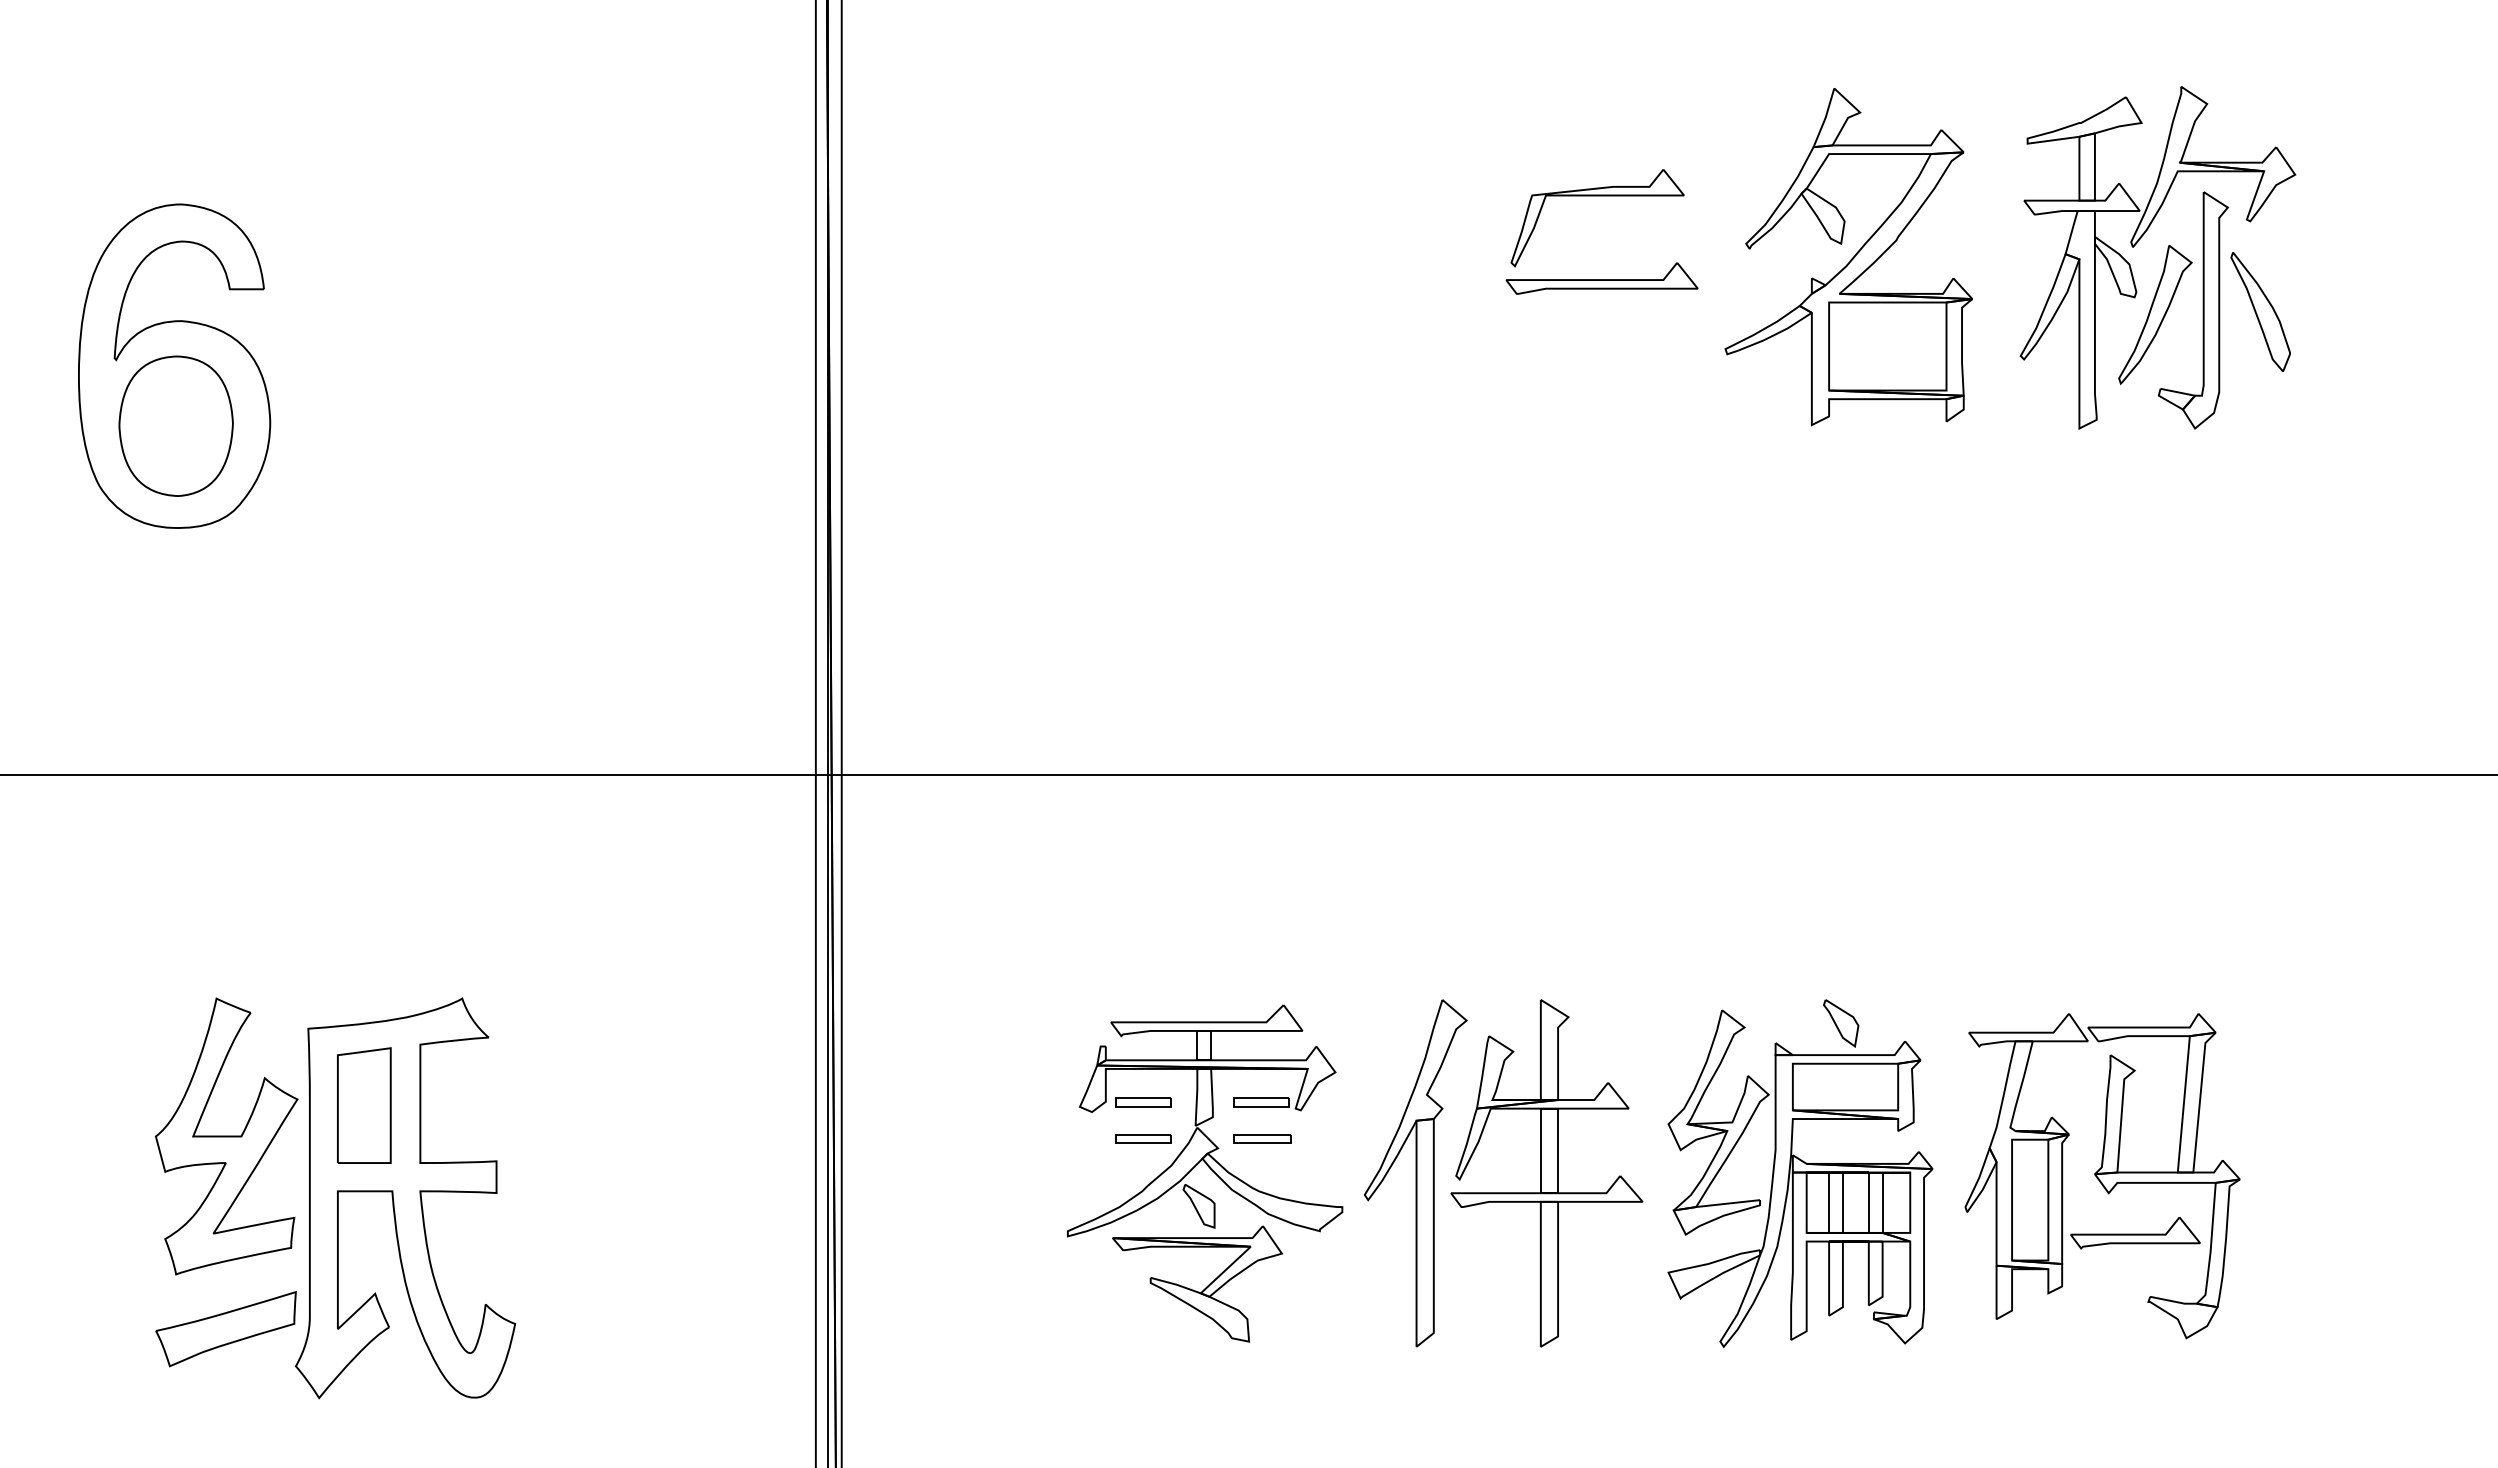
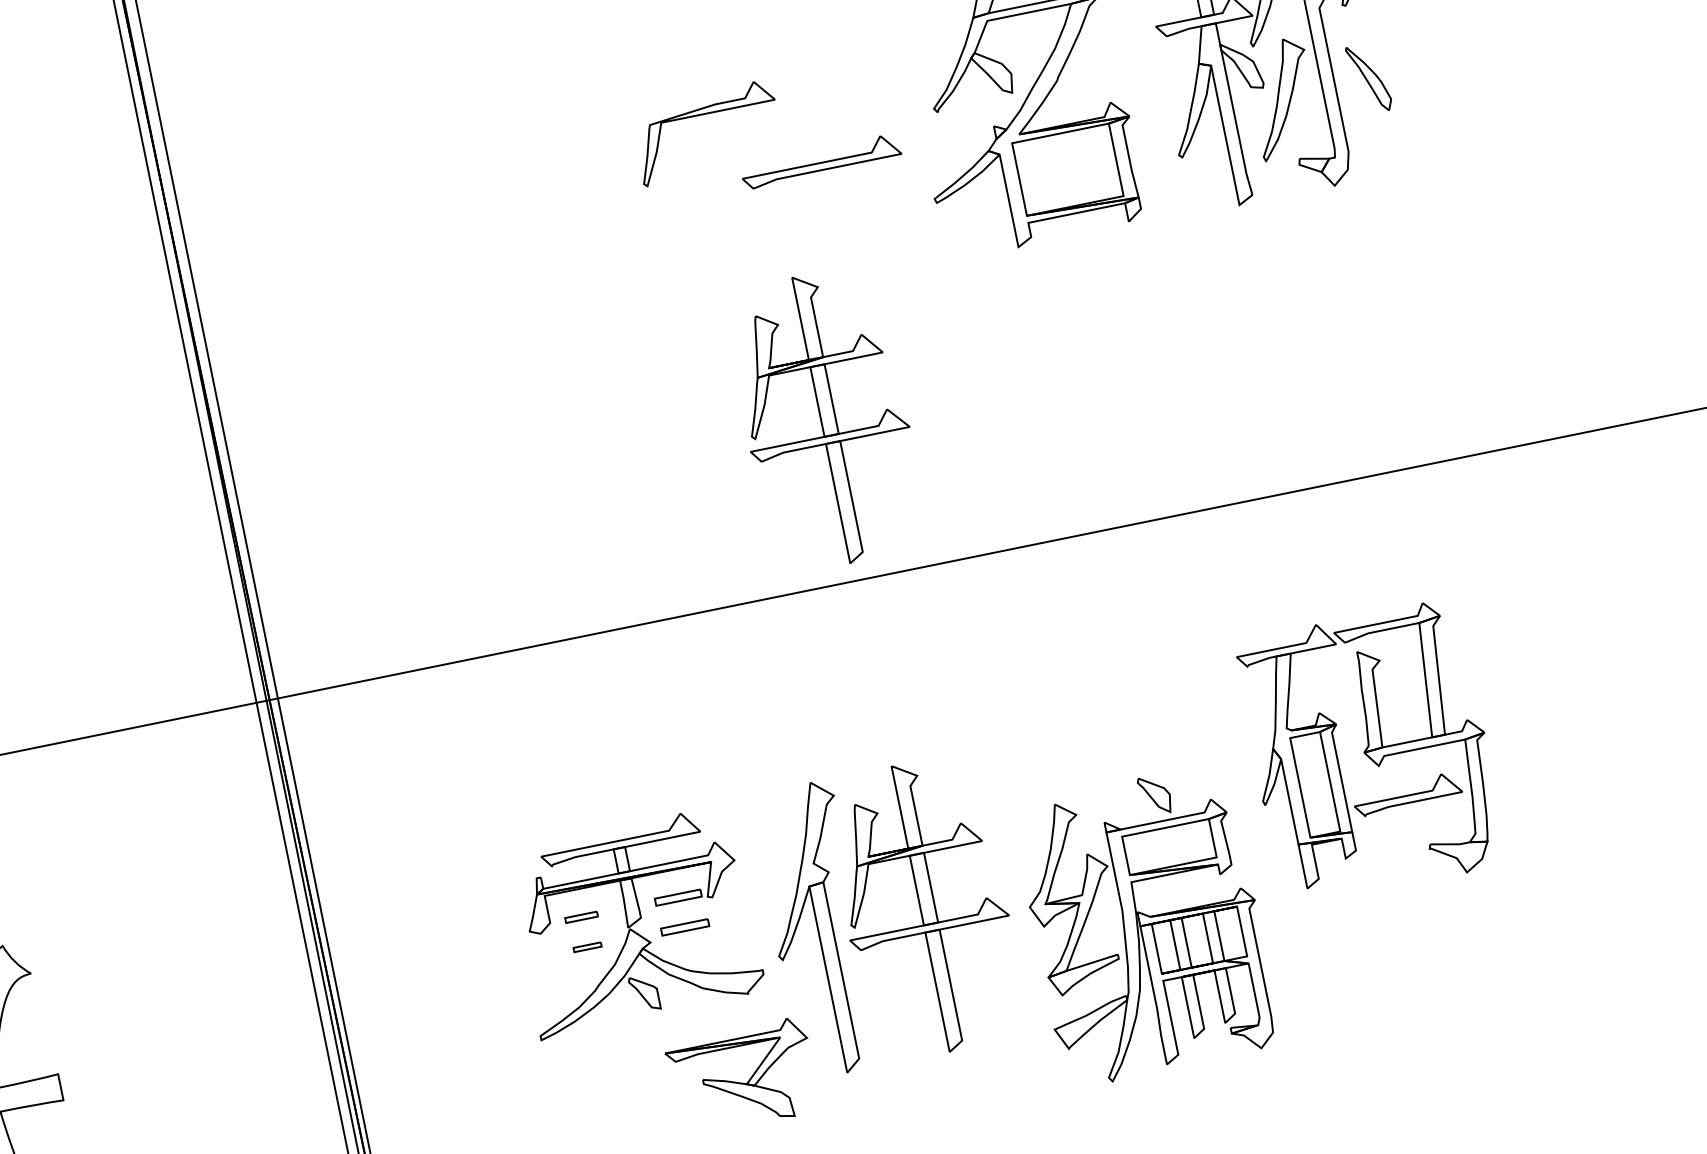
part: (1597, 196) -> (703, 115), moved
part: (2260, 311) -> (1369, 78), size x0.7
part: (1546, 580) -> (825, 419), added
part: (1143, 1102) -> (581, 917), size x0.7
part: (1143, 1138) -> (587, 946), size x0.6
part: (1800, 1173) -> (1146, 925), moved
part: (2102, 1176) -> (1370, 753), moved
part: (1196, 1290) -> (742, 1082), moved

